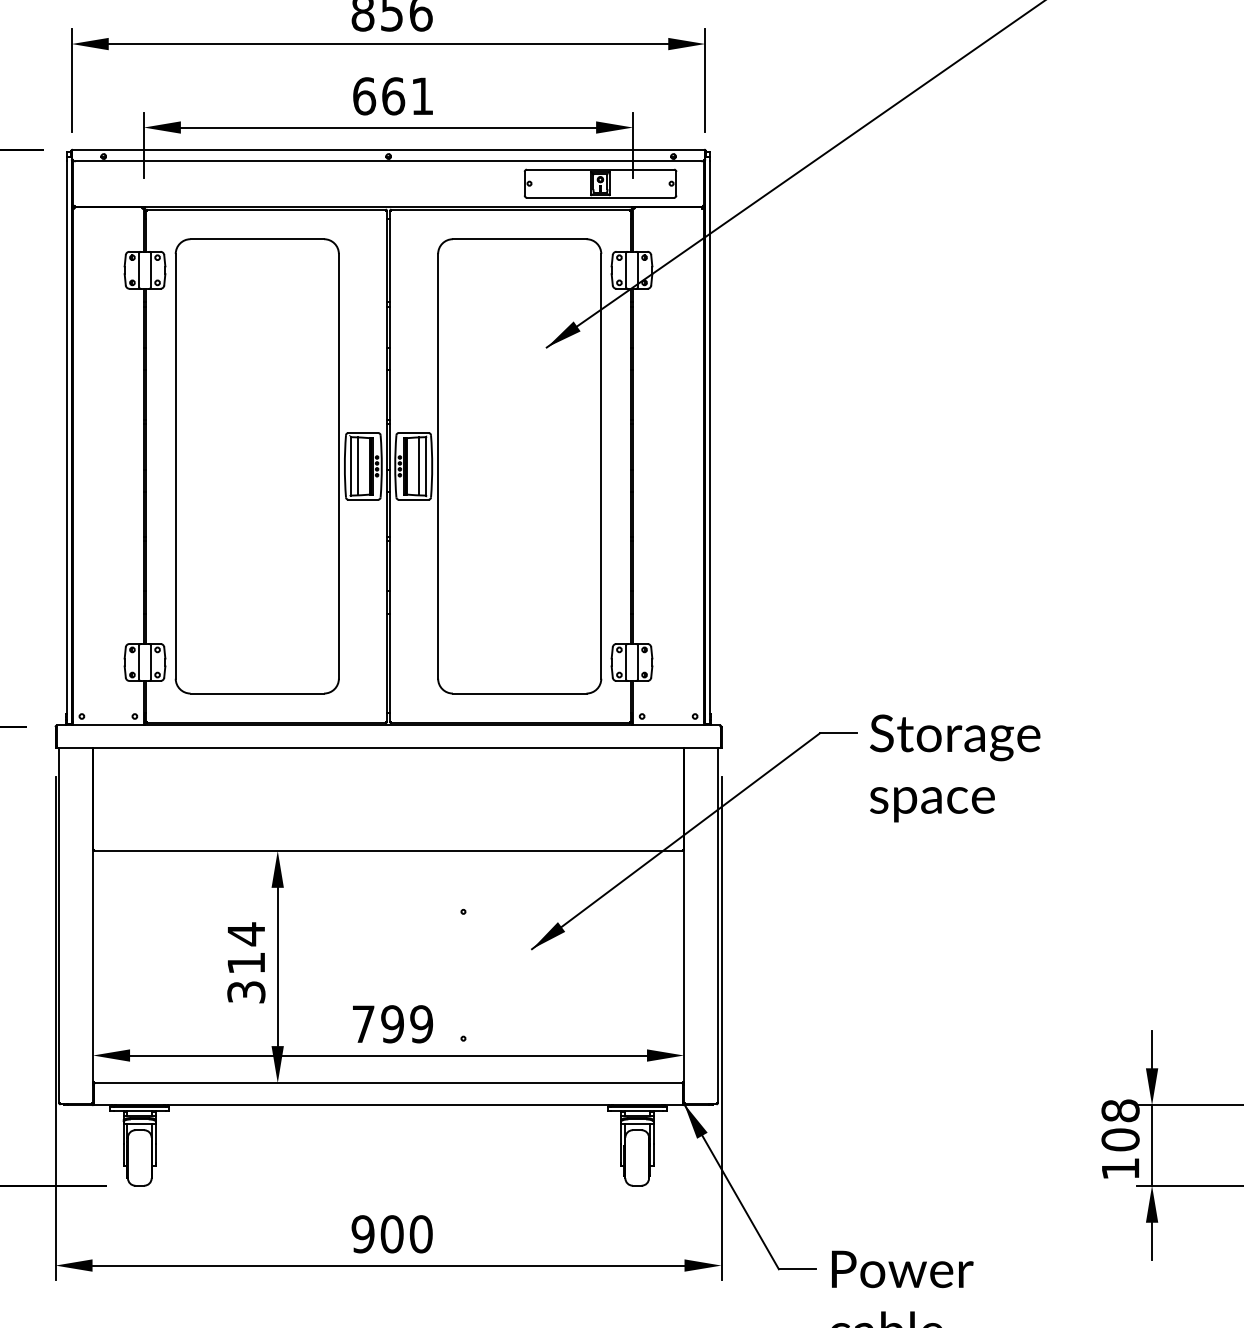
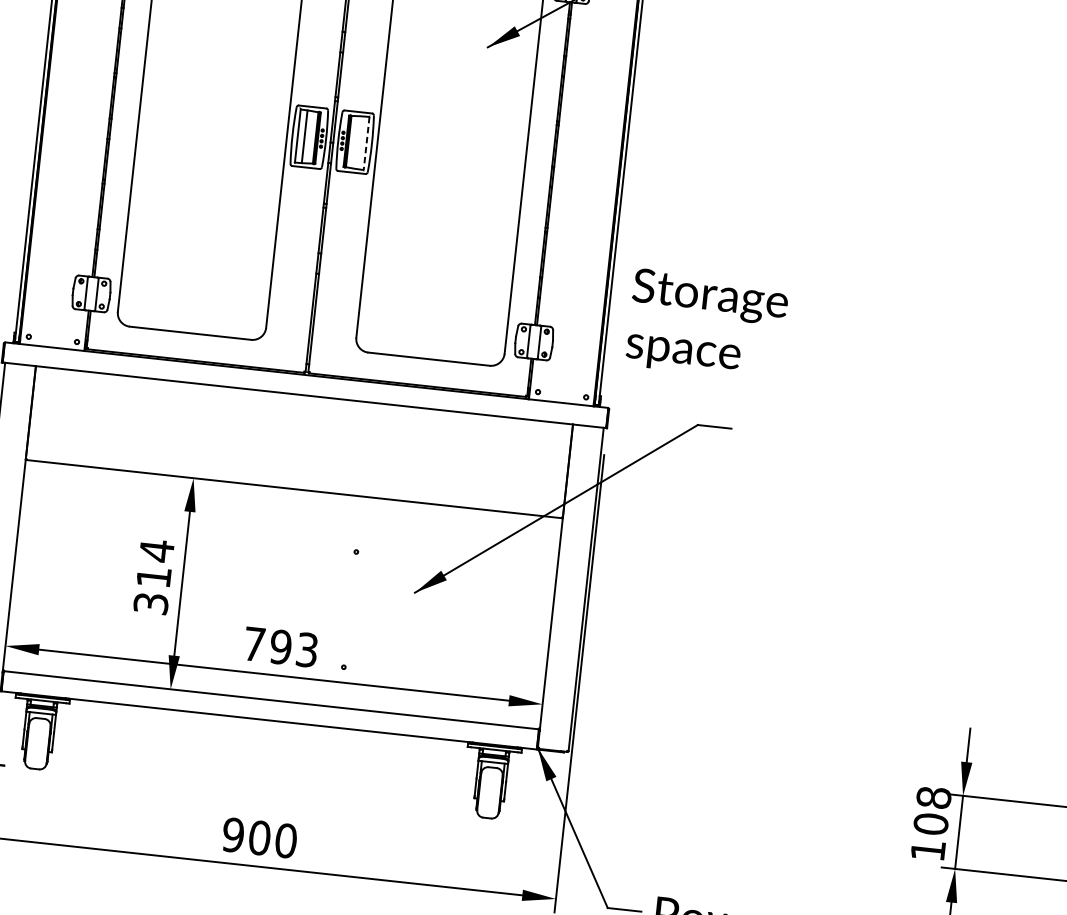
line: (418, 466) -> (359, 142), removed
line: (426, 466) -> (366, 143), solid -> dashed
text: (955, 768) -> (707, 325), moved
text: (421, 1024) -> (307, 650), 799 -> 793

